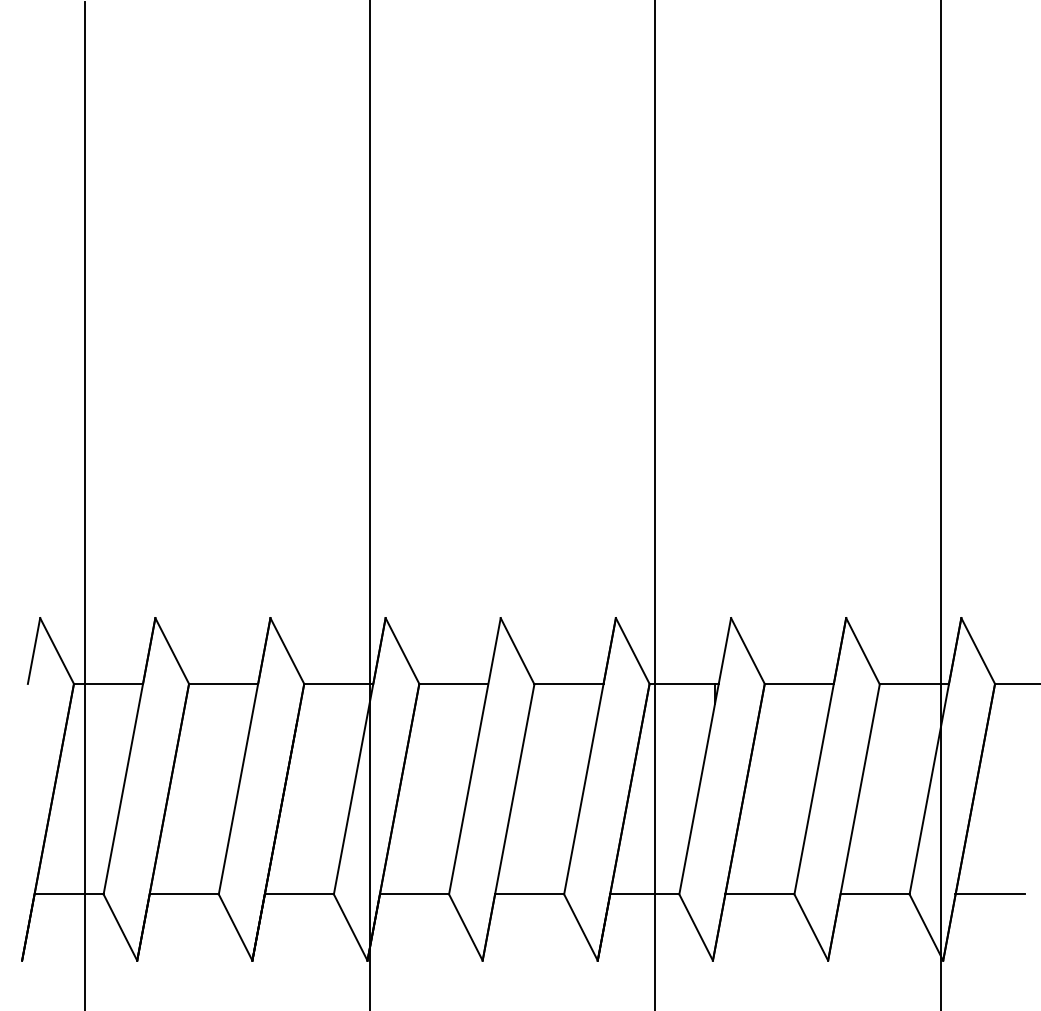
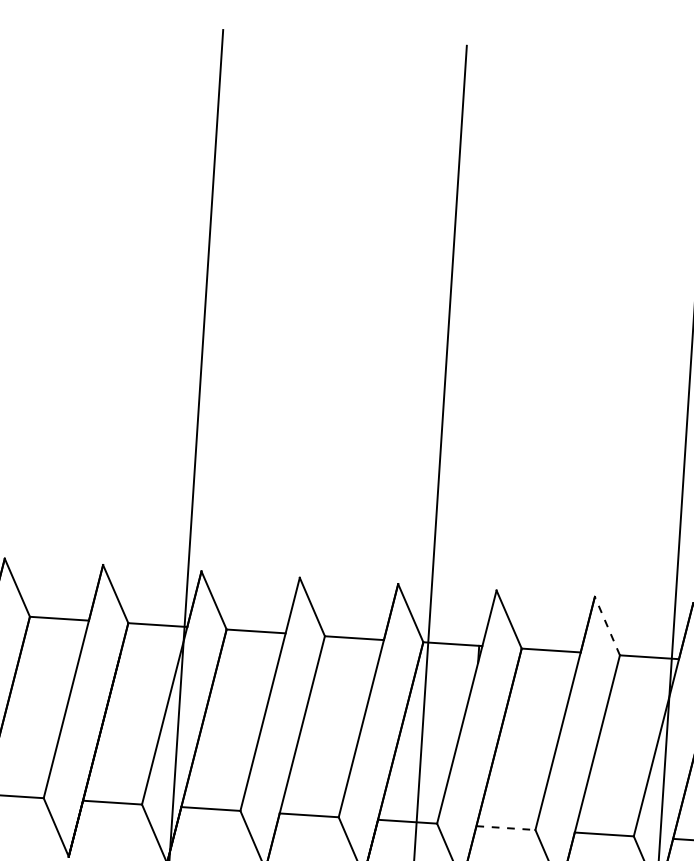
line: (862, 650) -> (607, 625), solid -> dashed
line: (759, 894) -> (505, 828), solid -> dashed

